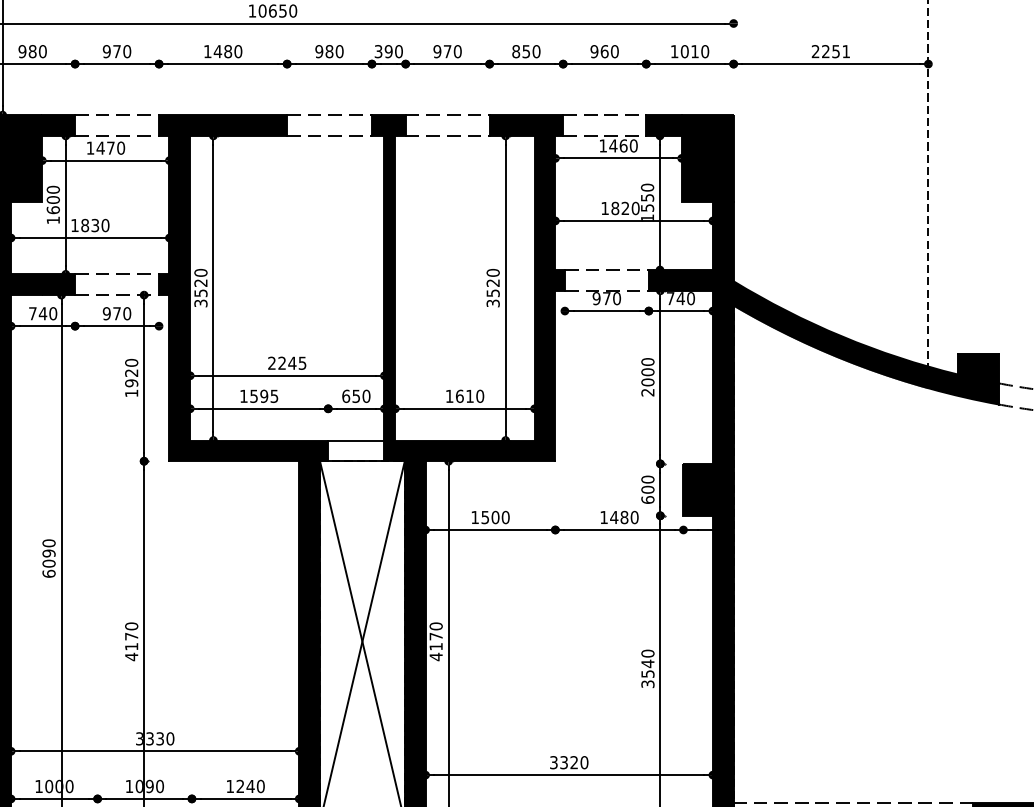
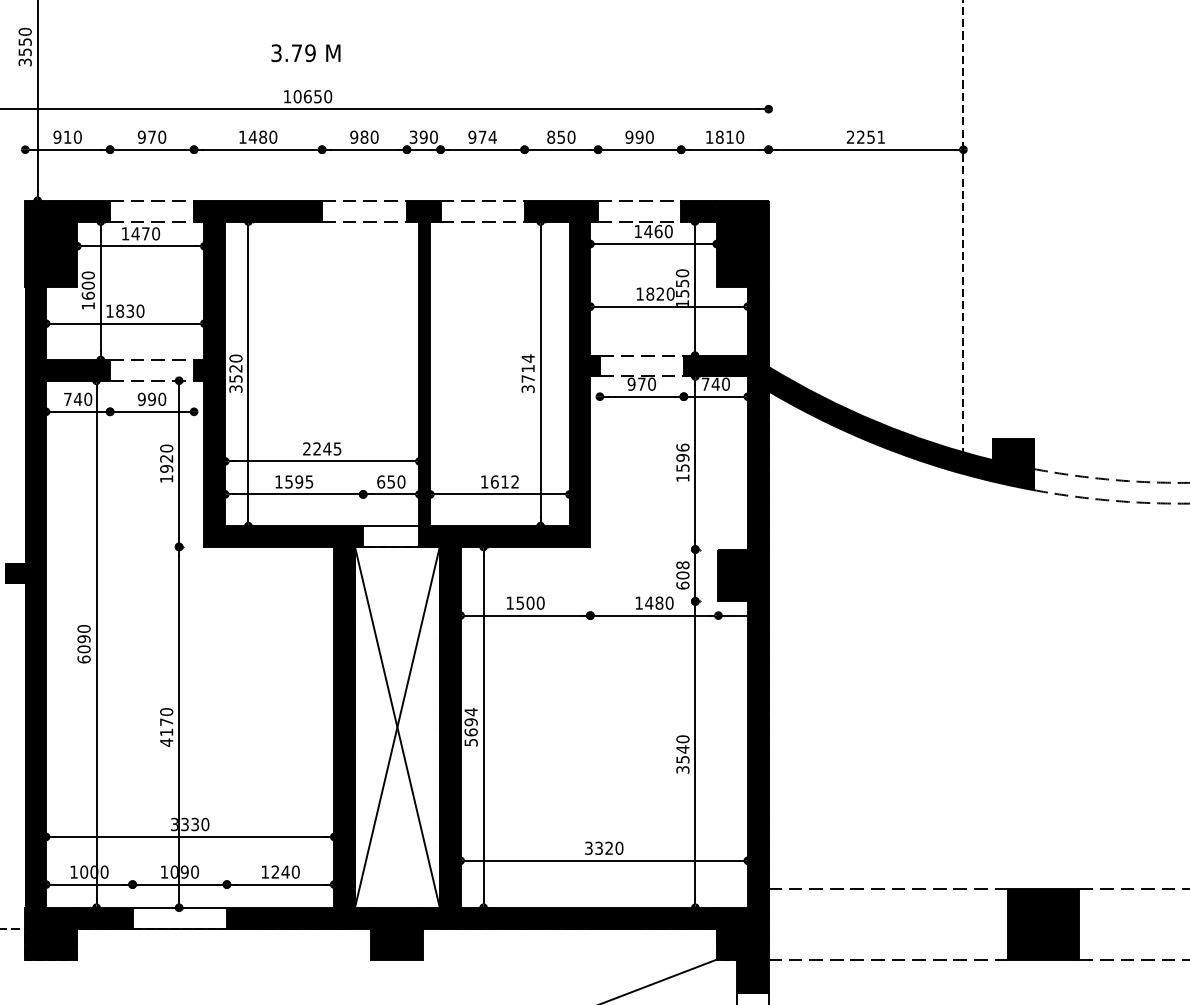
text: (32, 50) -> (67, 136), 980 -> 910
text: (457, 50) -> (492, 136), 970 -> 974
text: (604, 50) -> (639, 136), 960 -> 990
text: (684, 51) -> (719, 137), 1010 -> 1810
text: (492, 282) -> (527, 368), 3520 -> 3714
text: (116, 312) -> (151, 398), 970 -> 990
text: (647, 376) -> (682, 462), 2000 -> 1596
text: (480, 395) -> (515, 481), 1610 -> 1612
text: (647, 479) -> (682, 565), 600 -> 608
text: (435, 640) -> (470, 726), 4170 -> 5694

